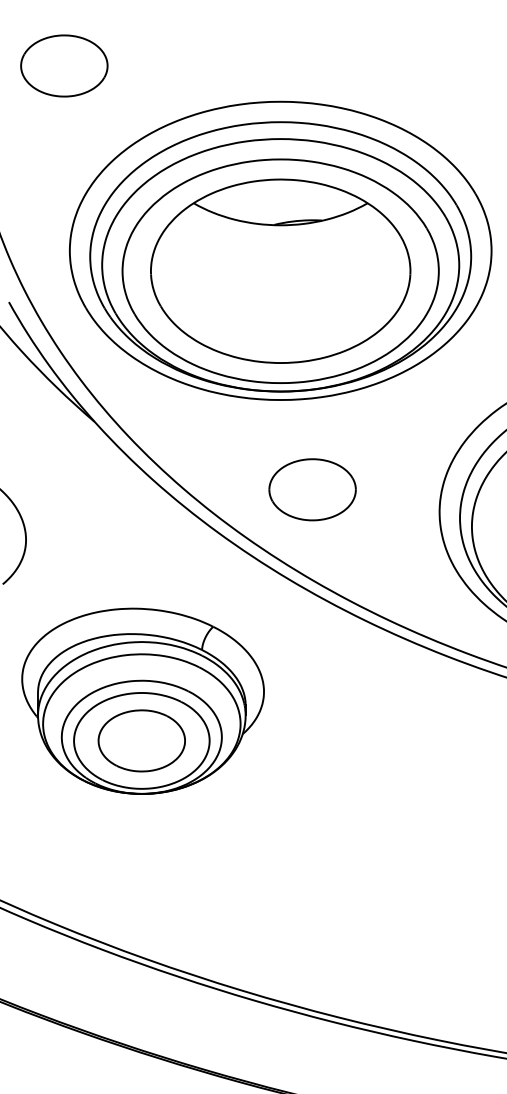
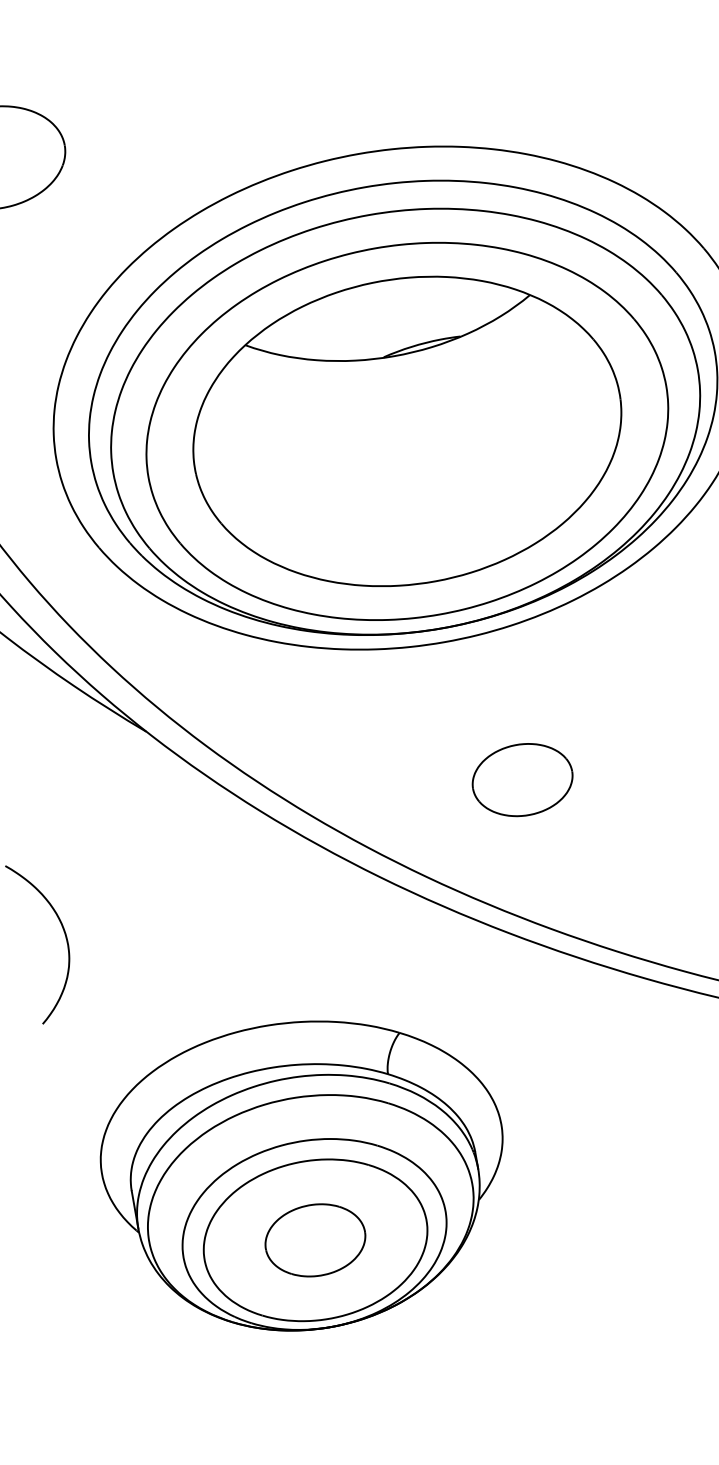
part: (312, 489) -> (522, 779), size x0.7
part: (141, 740) -> (314, 1239), size x0.7

